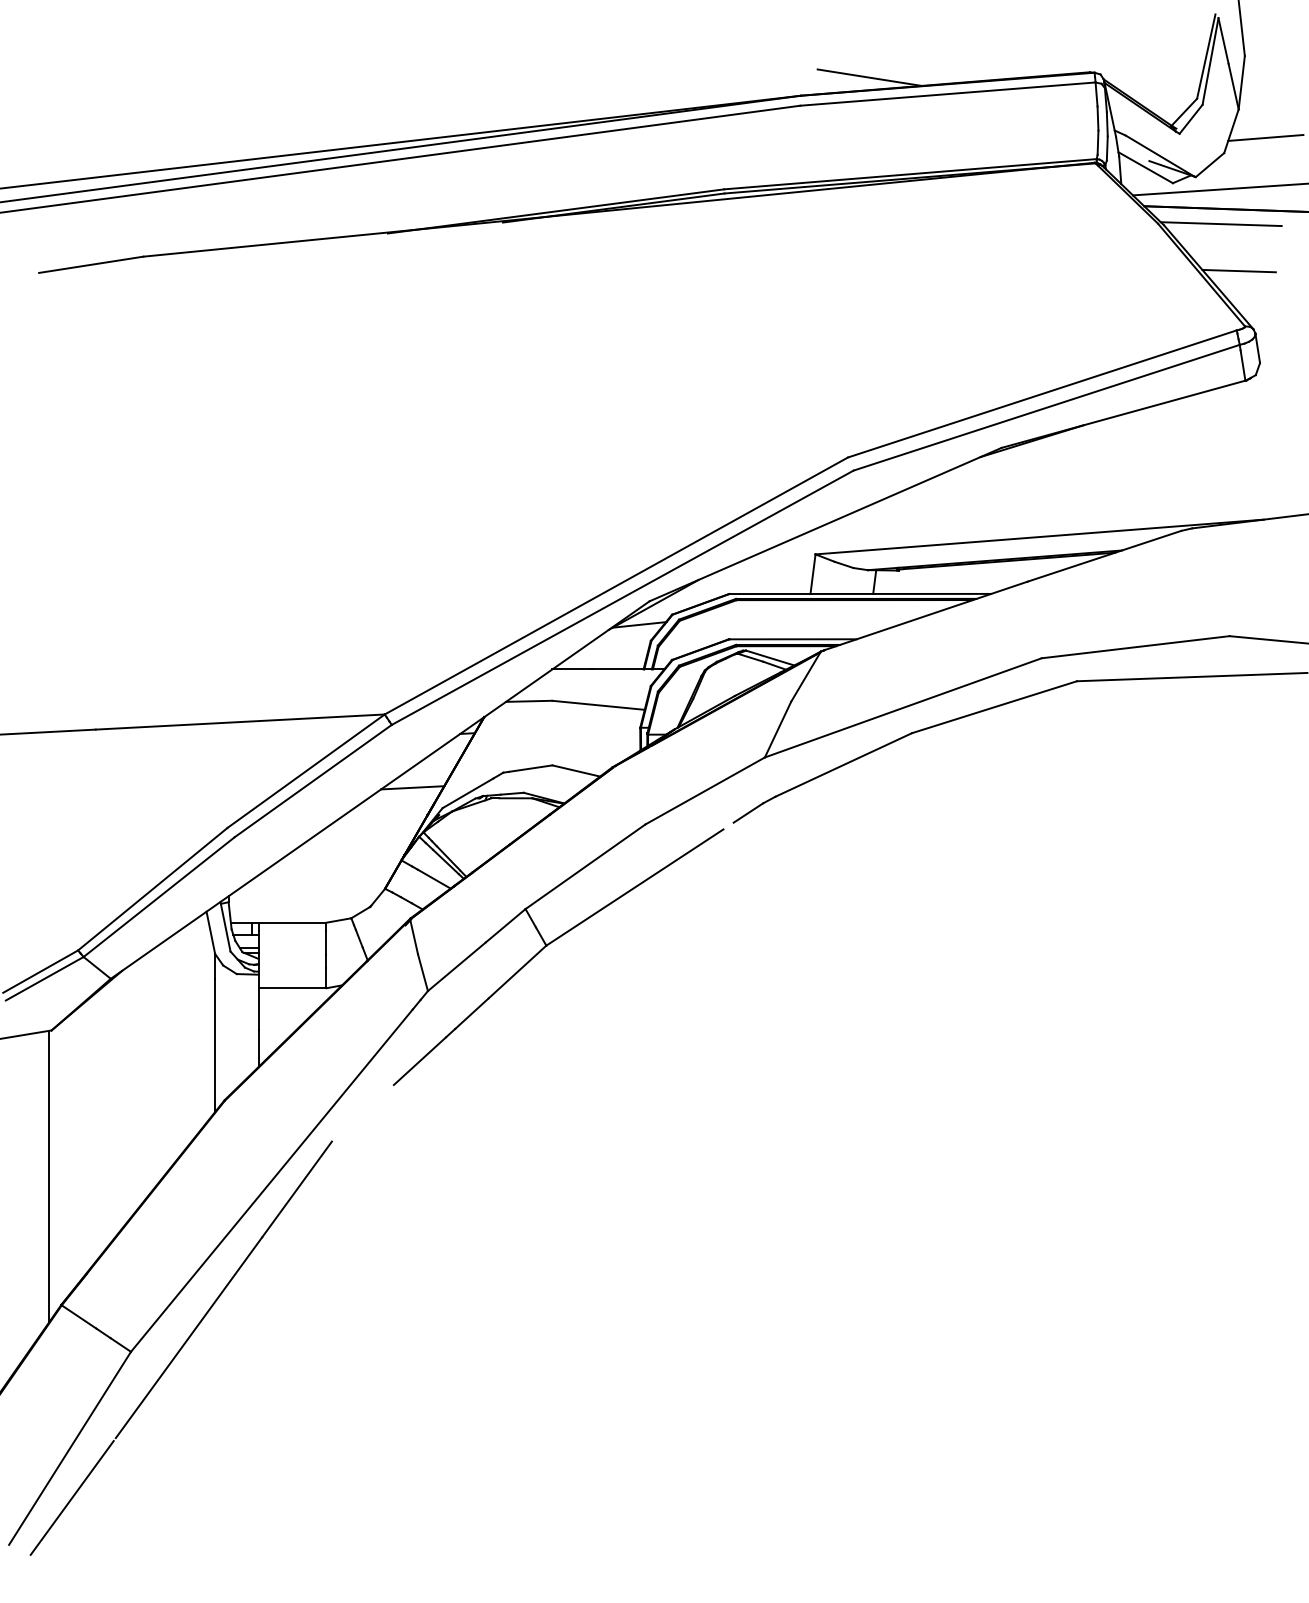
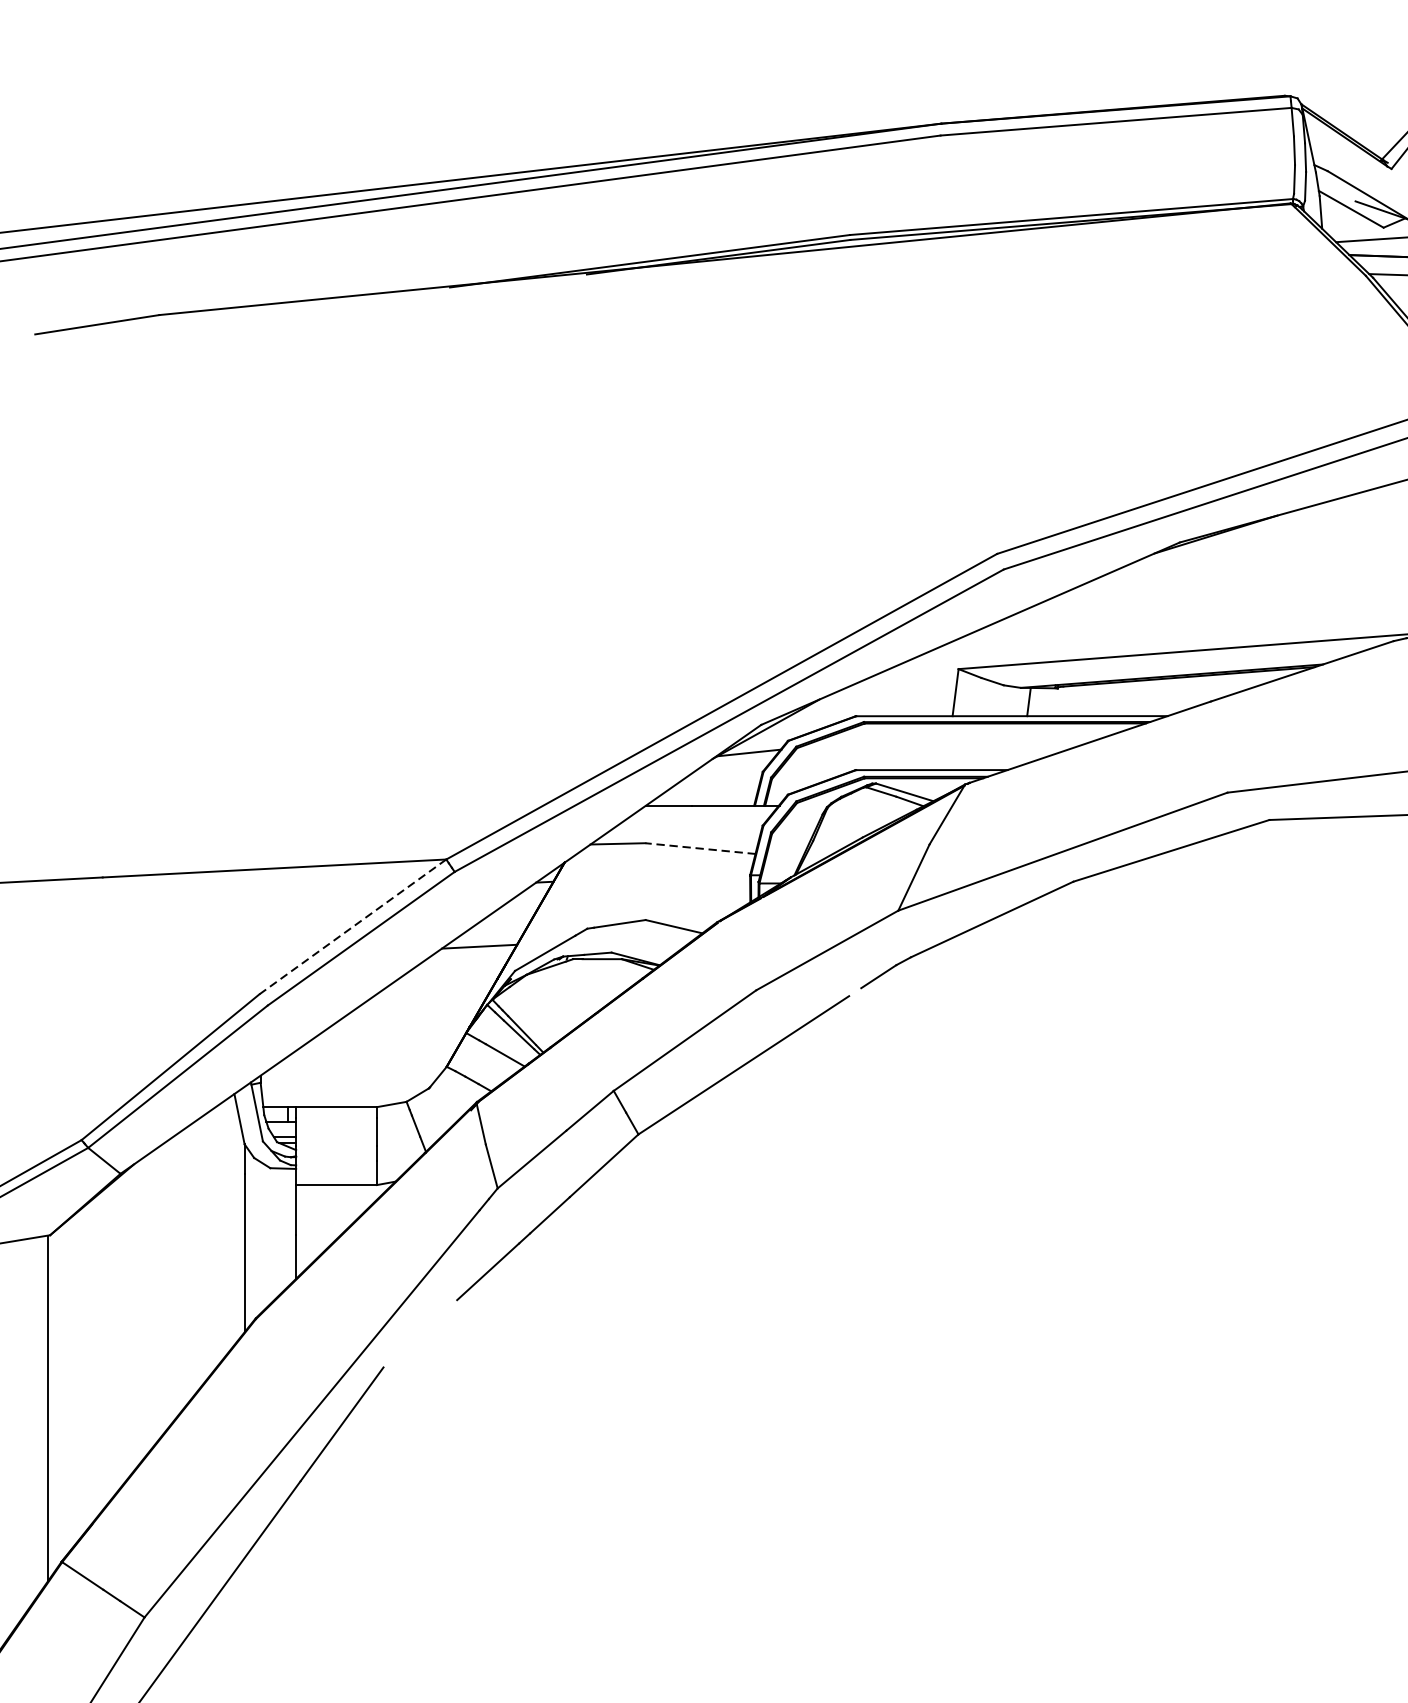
line: (869, 77) -> (1022, 101), removed
line: (598, 705) -> (700, 848), solid -> dashed
line: (306, 771) -> (353, 927), solid -> dashed

